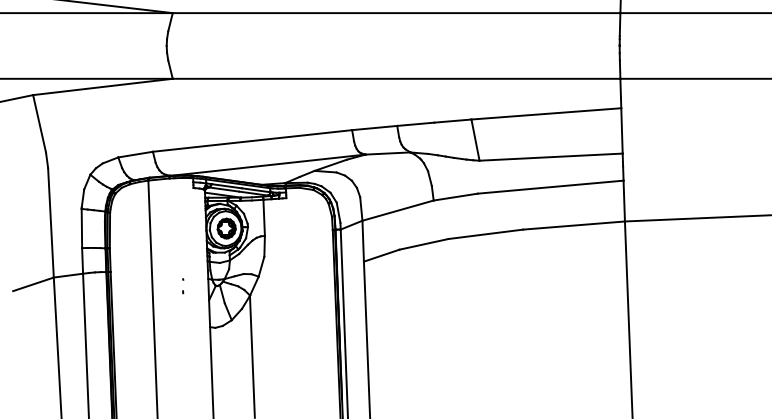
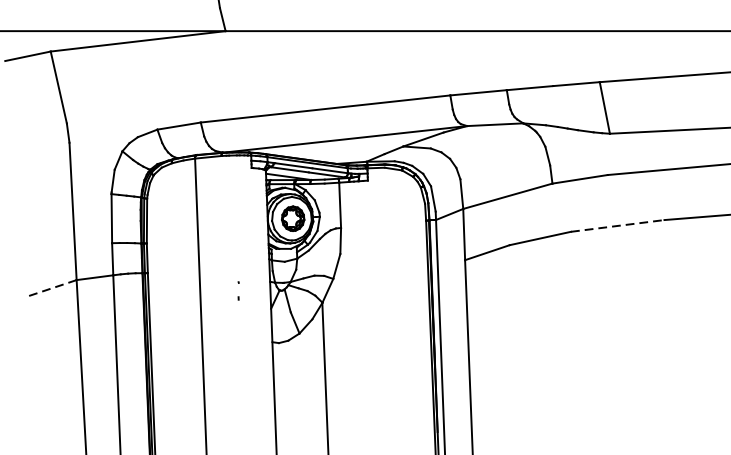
line: (485, 234) -> (617, 226), solid -> dashed
line: (33, 284) -> (51, 288), solid -> dashed

